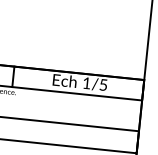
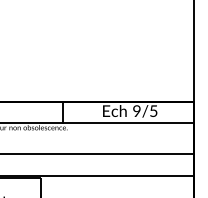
text: (86, 82) -> (136, 110), 1/5 -> 9/5

